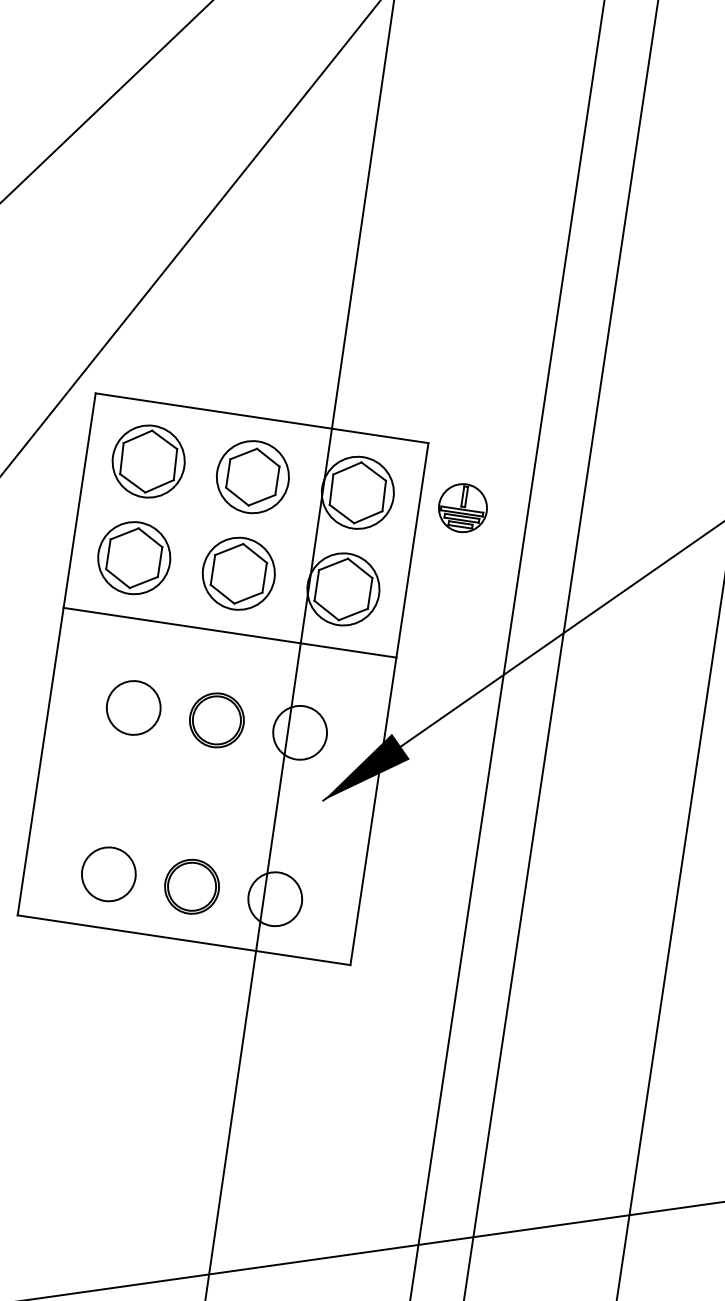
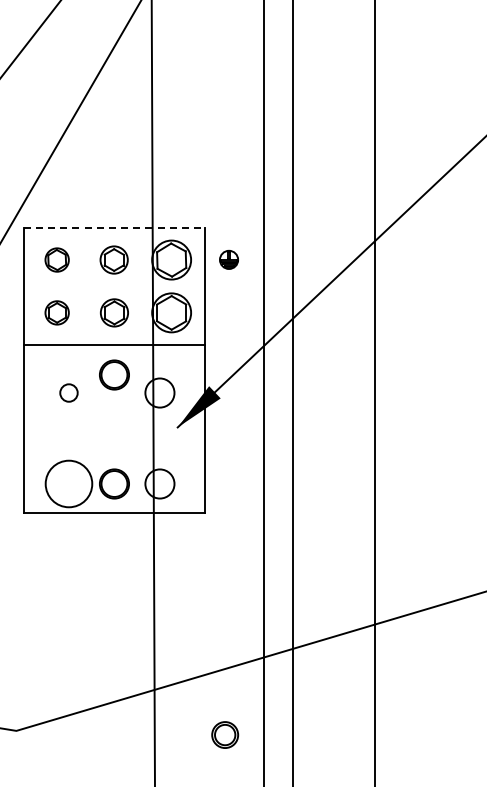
line: (262, 417) -> (114, 227), solid -> dashed
part: (147, 460) -> (56, 259), size x0.6
part: (251, 475) -> (113, 259), size x0.7
part: (462, 507) -> (228, 259), size x0.7
part: (132, 557) -> (56, 312), size x0.6
part: (238, 573) -> (114, 312), size x0.7
circle: (132, 706) -> (68, 392), size x0.6
circle: (217, 719) -> (114, 374), moved
circle: (108, 873) -> (68, 483), size x1.6

